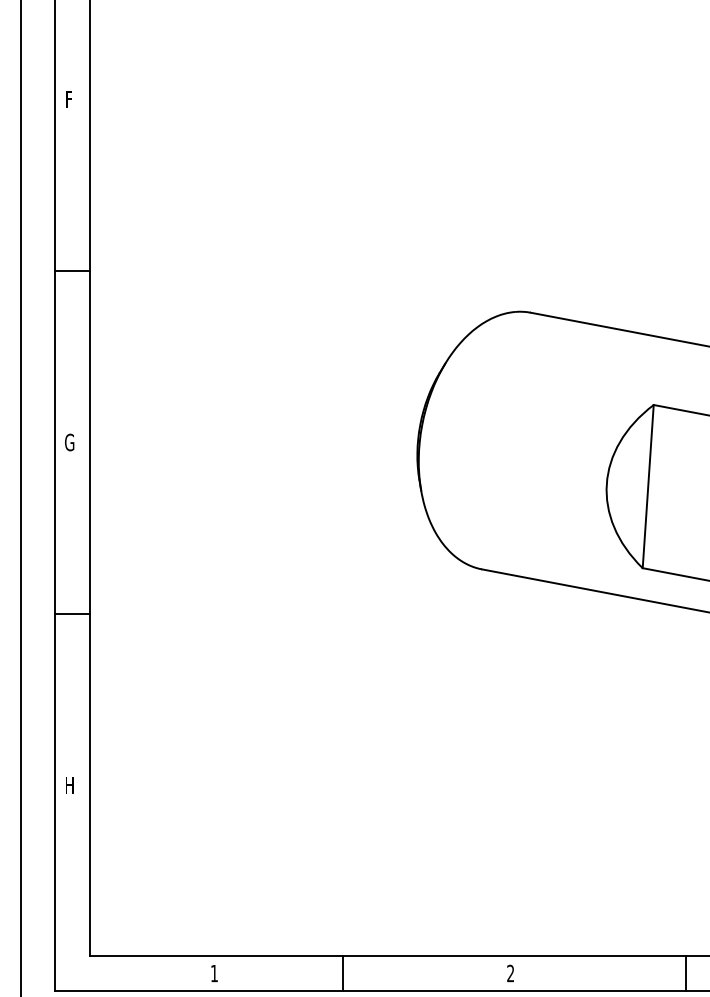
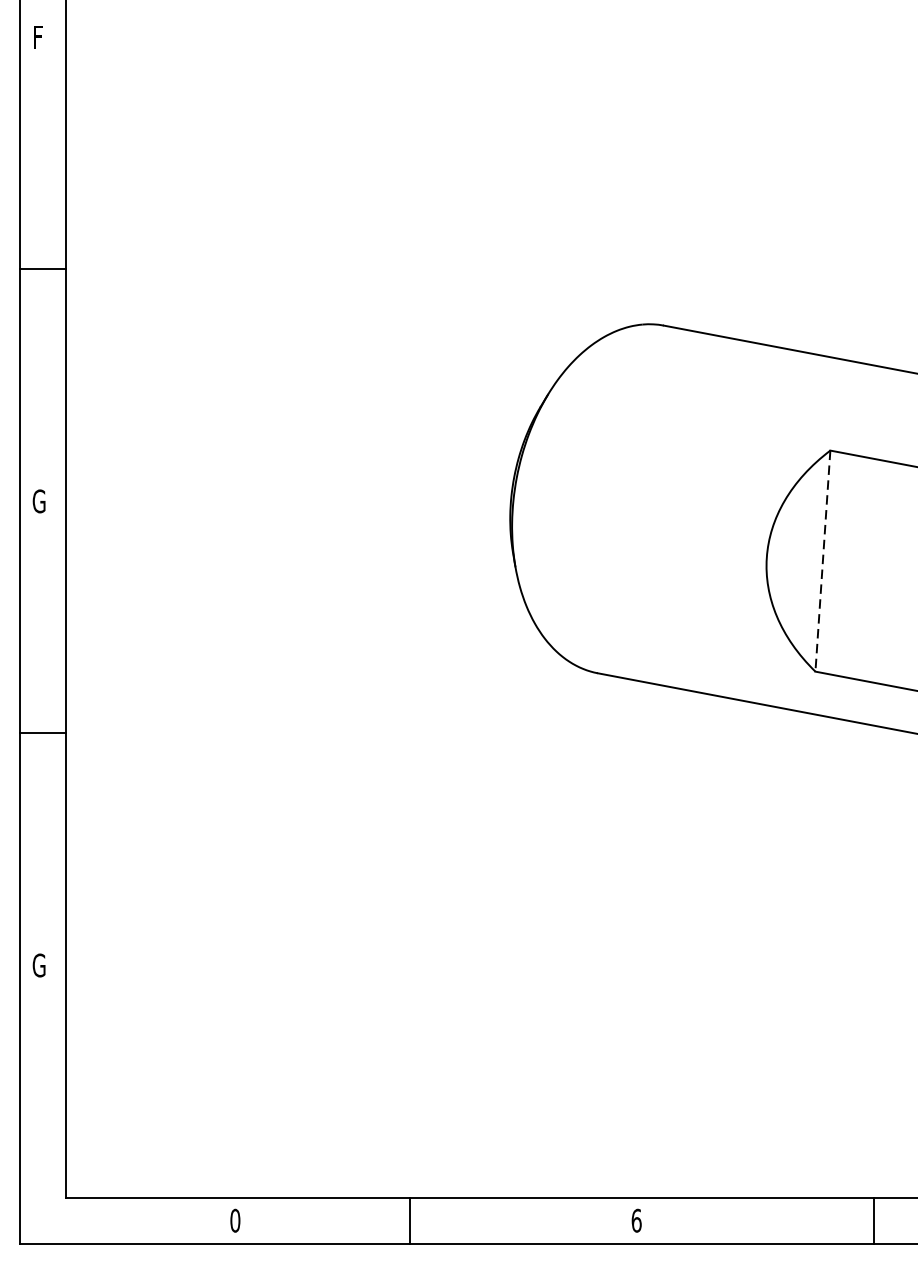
line: (648, 486) -> (823, 560), solid -> dashed
text: (69, 784) -> (38, 964), H -> G
text: (214, 973) -> (235, 1220), 1 -> 0
text: (510, 973) -> (636, 1220), 2 -> 6

